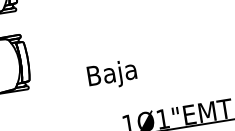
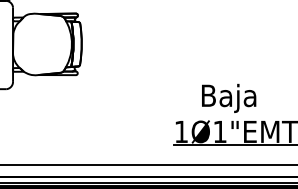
text: (112, 74) -> (229, 97), moved

